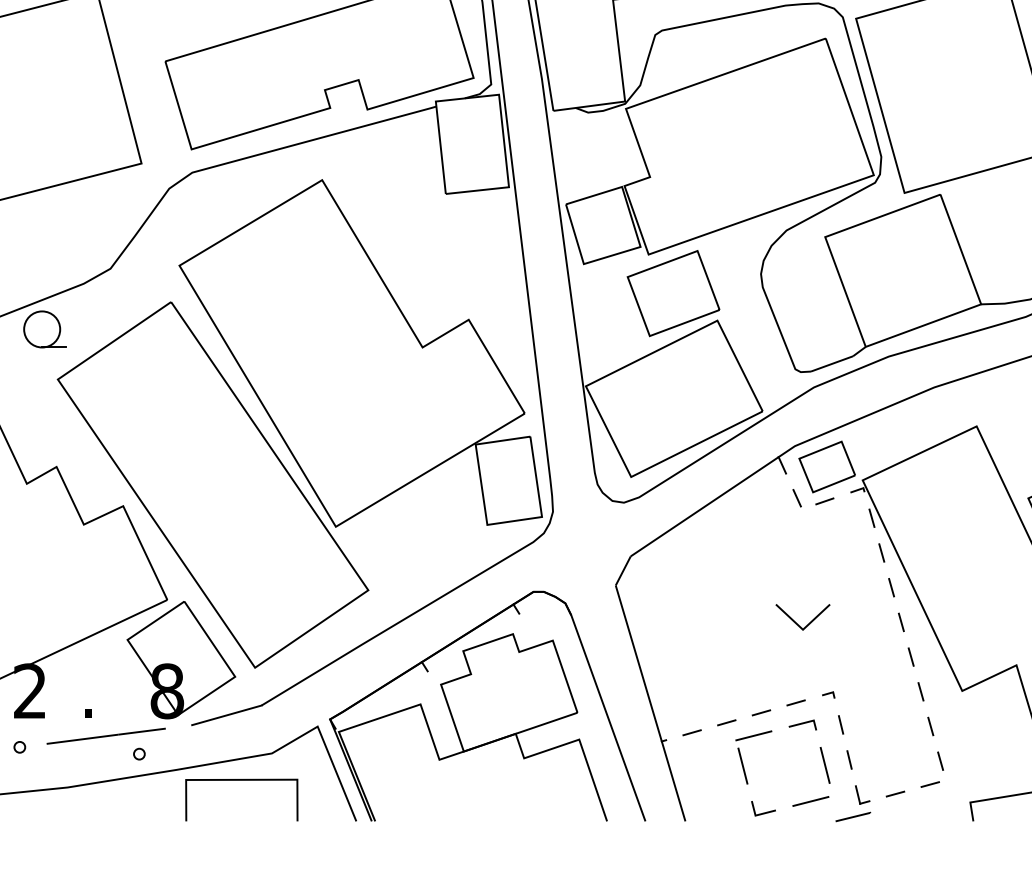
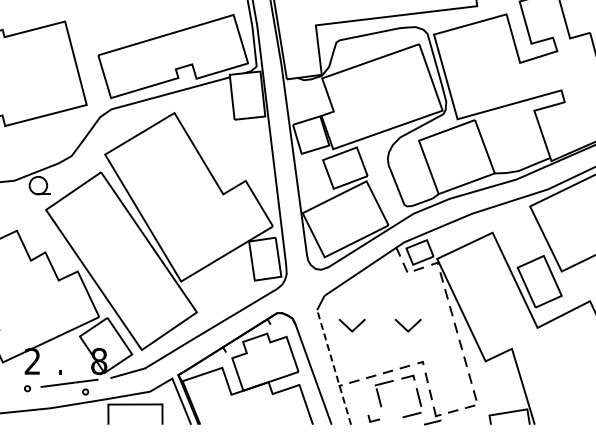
line: (682, 621) -> (349, 327), added
line: (651, 703) -> (334, 367), solid -> dashed
line: (764, 810) -> (374, 419), moved

